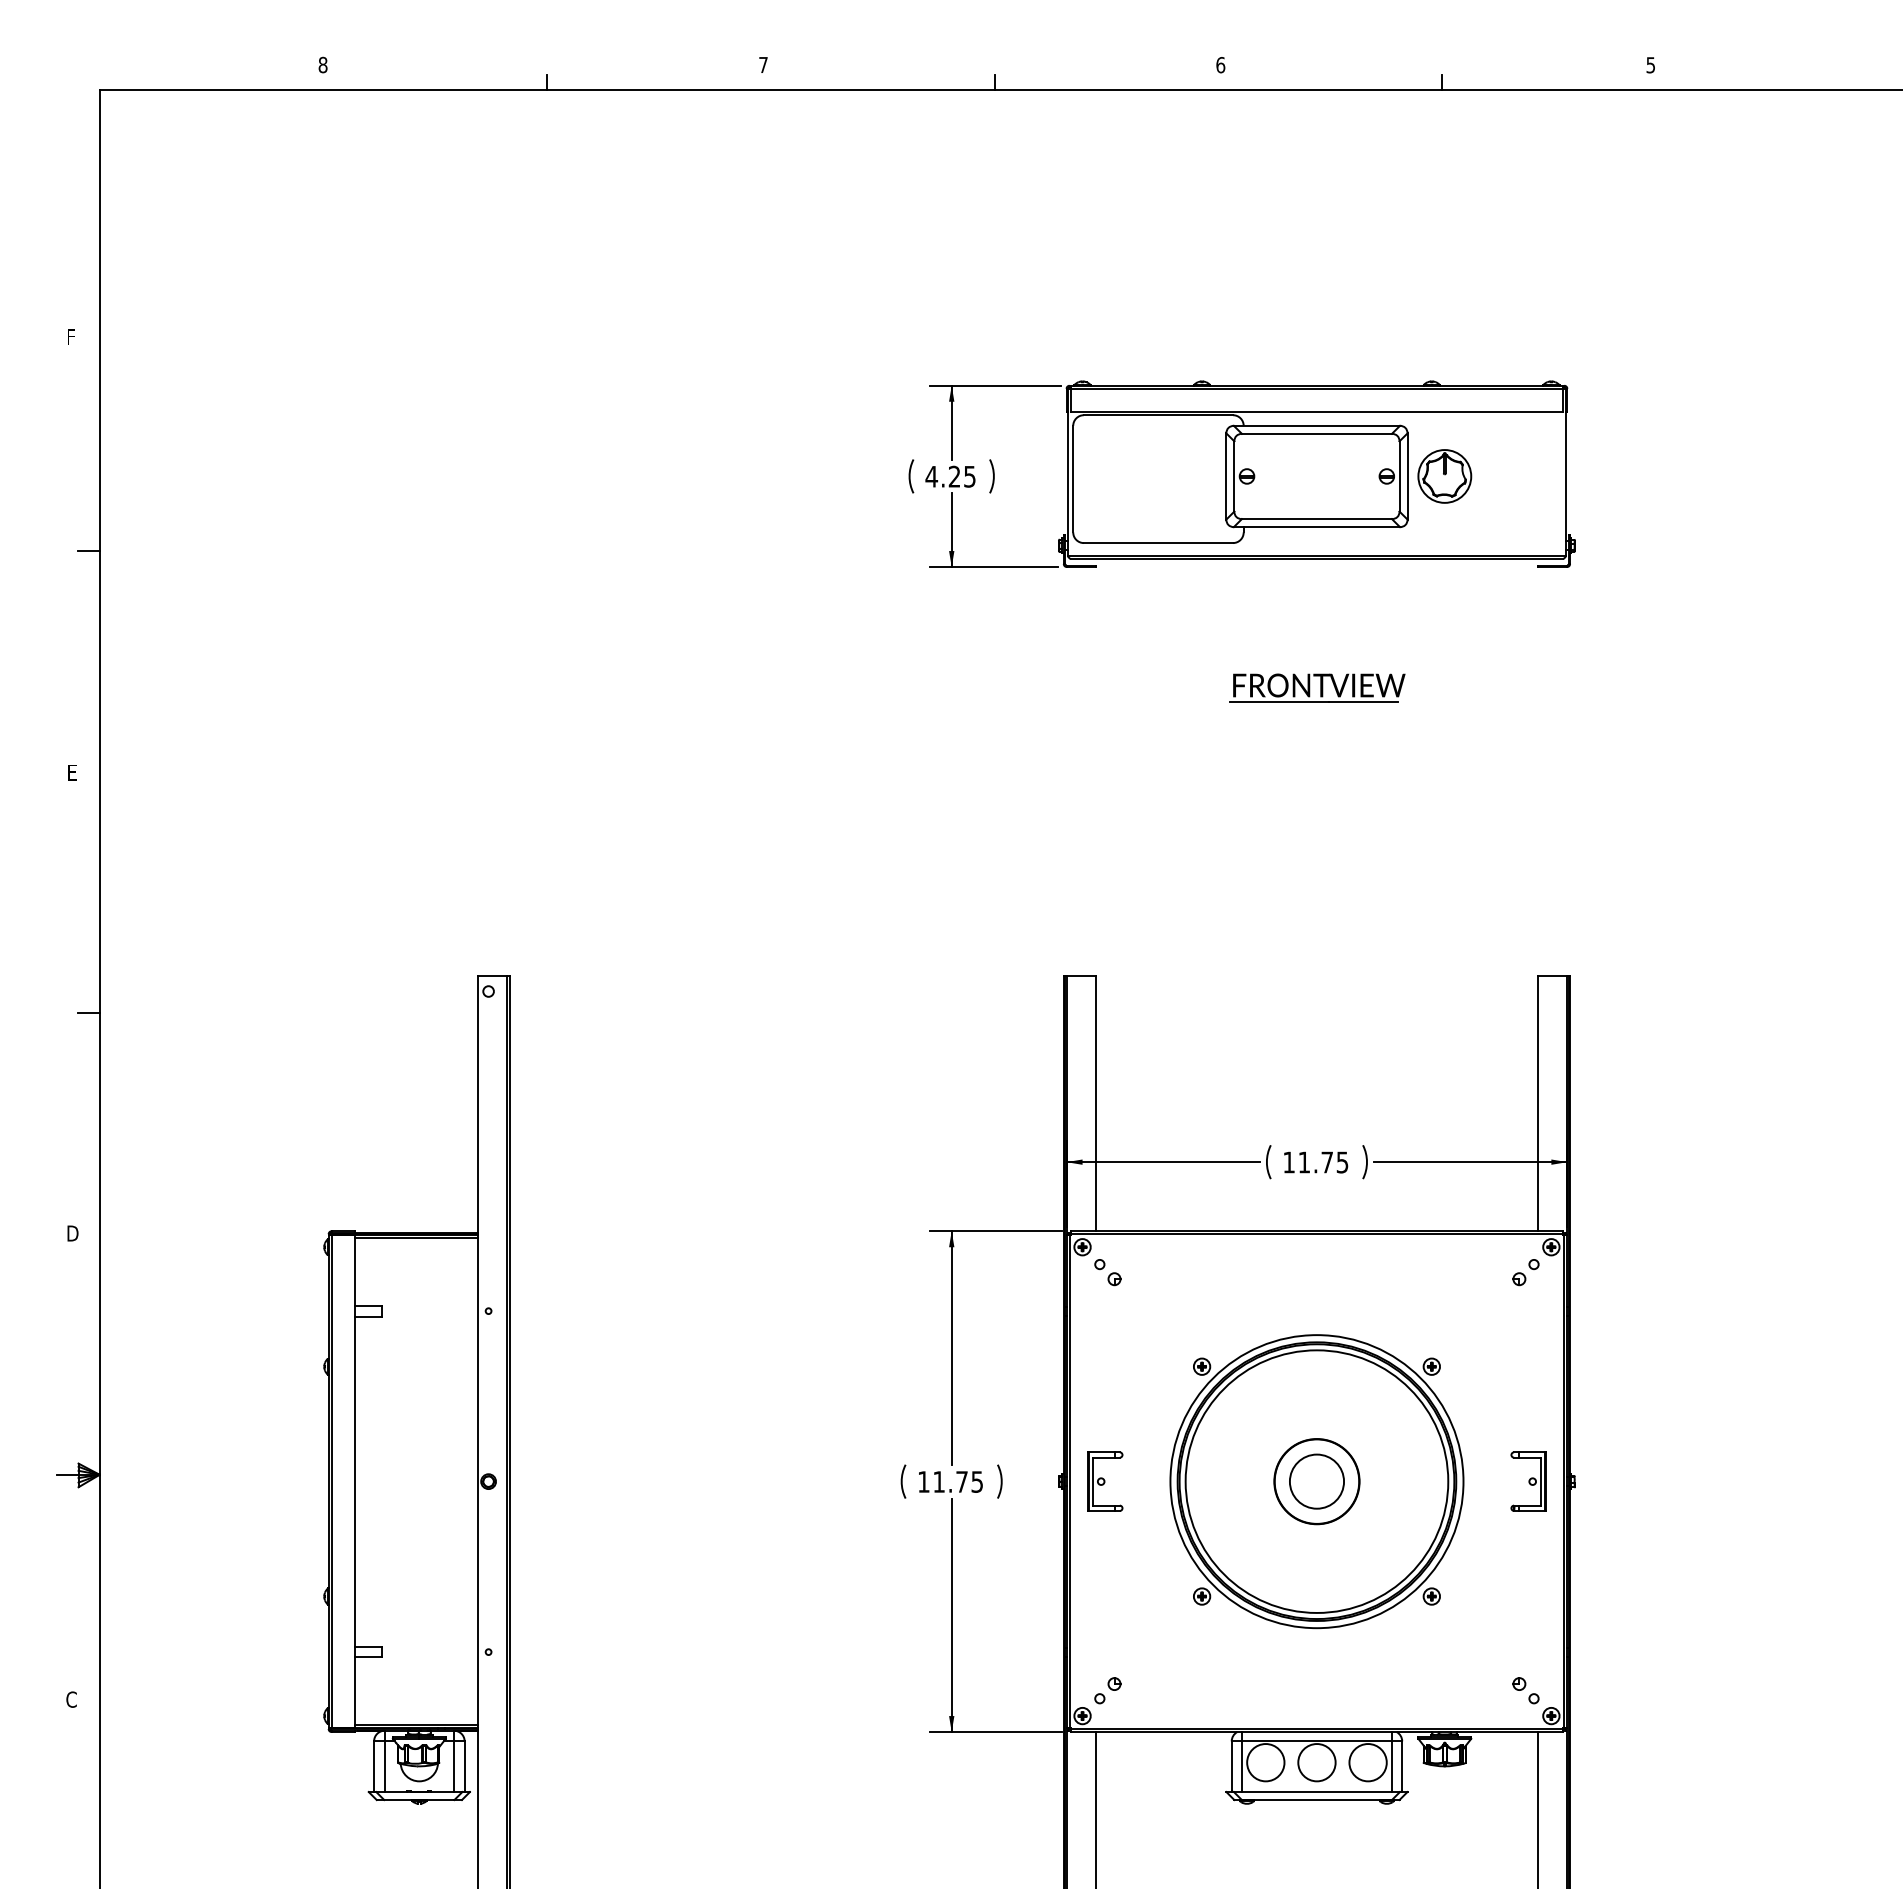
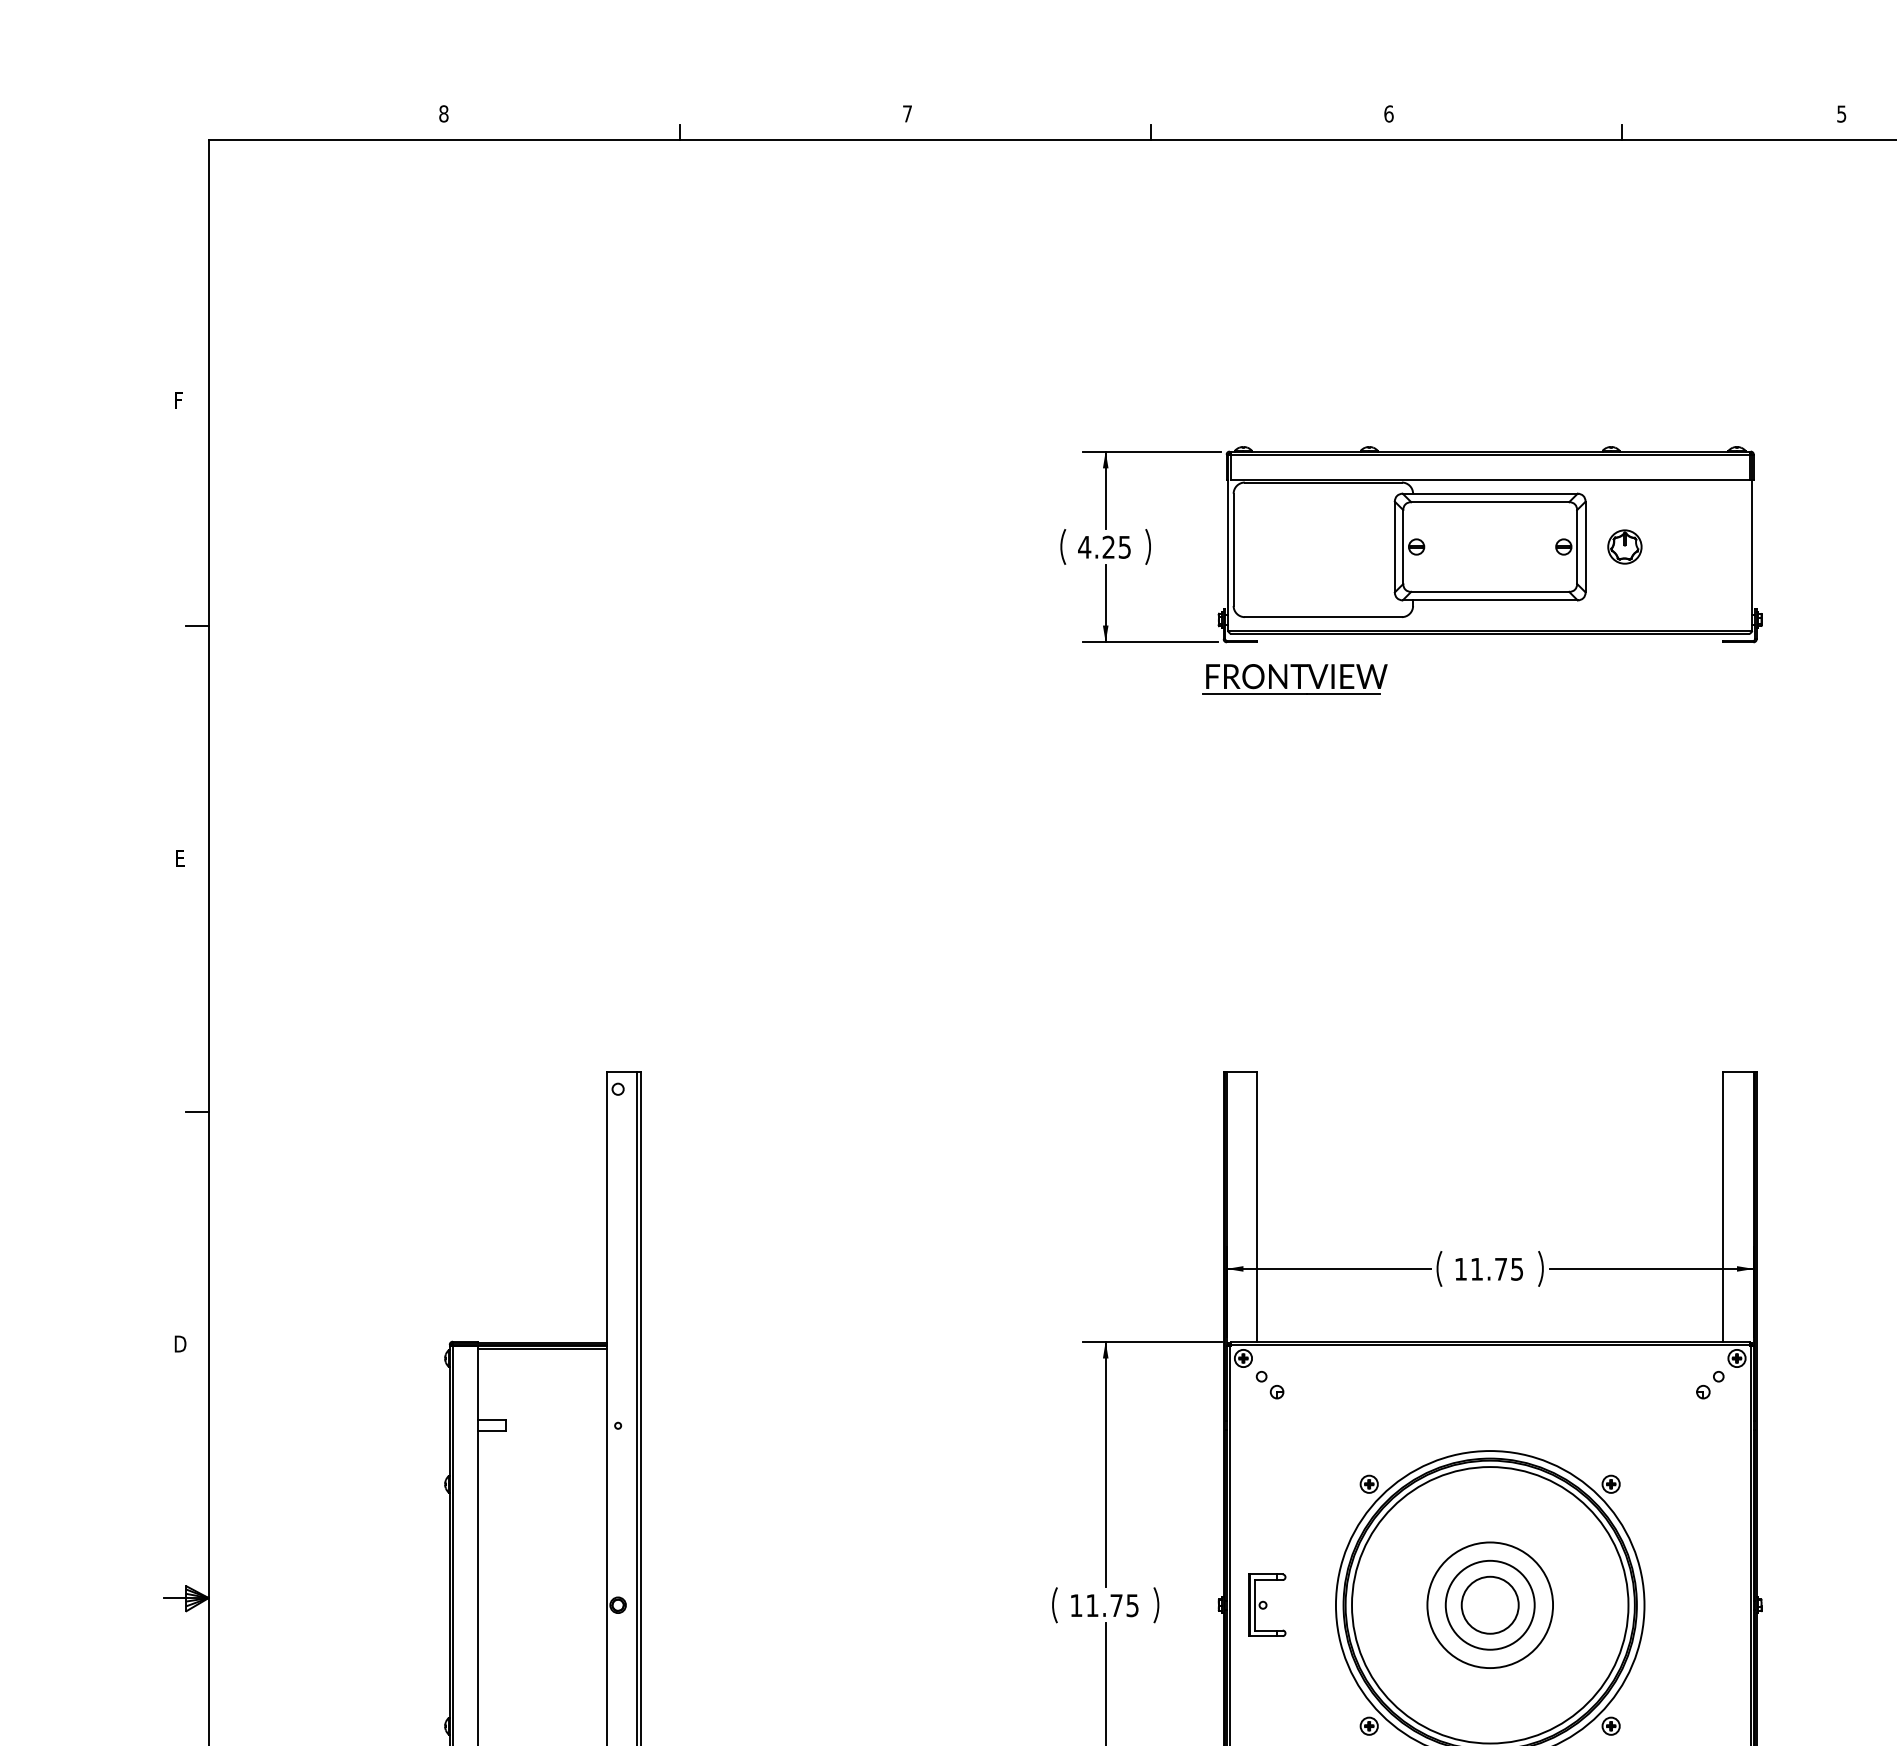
part: (1444, 476) -> (1624, 547), size x0.6
part: (1317, 687) -> (1294, 678), moved
circle: (1316, 1481) -> (1489, 1605), size x1.4
part: (1528, 1481) -> (1712, 1605), removed

